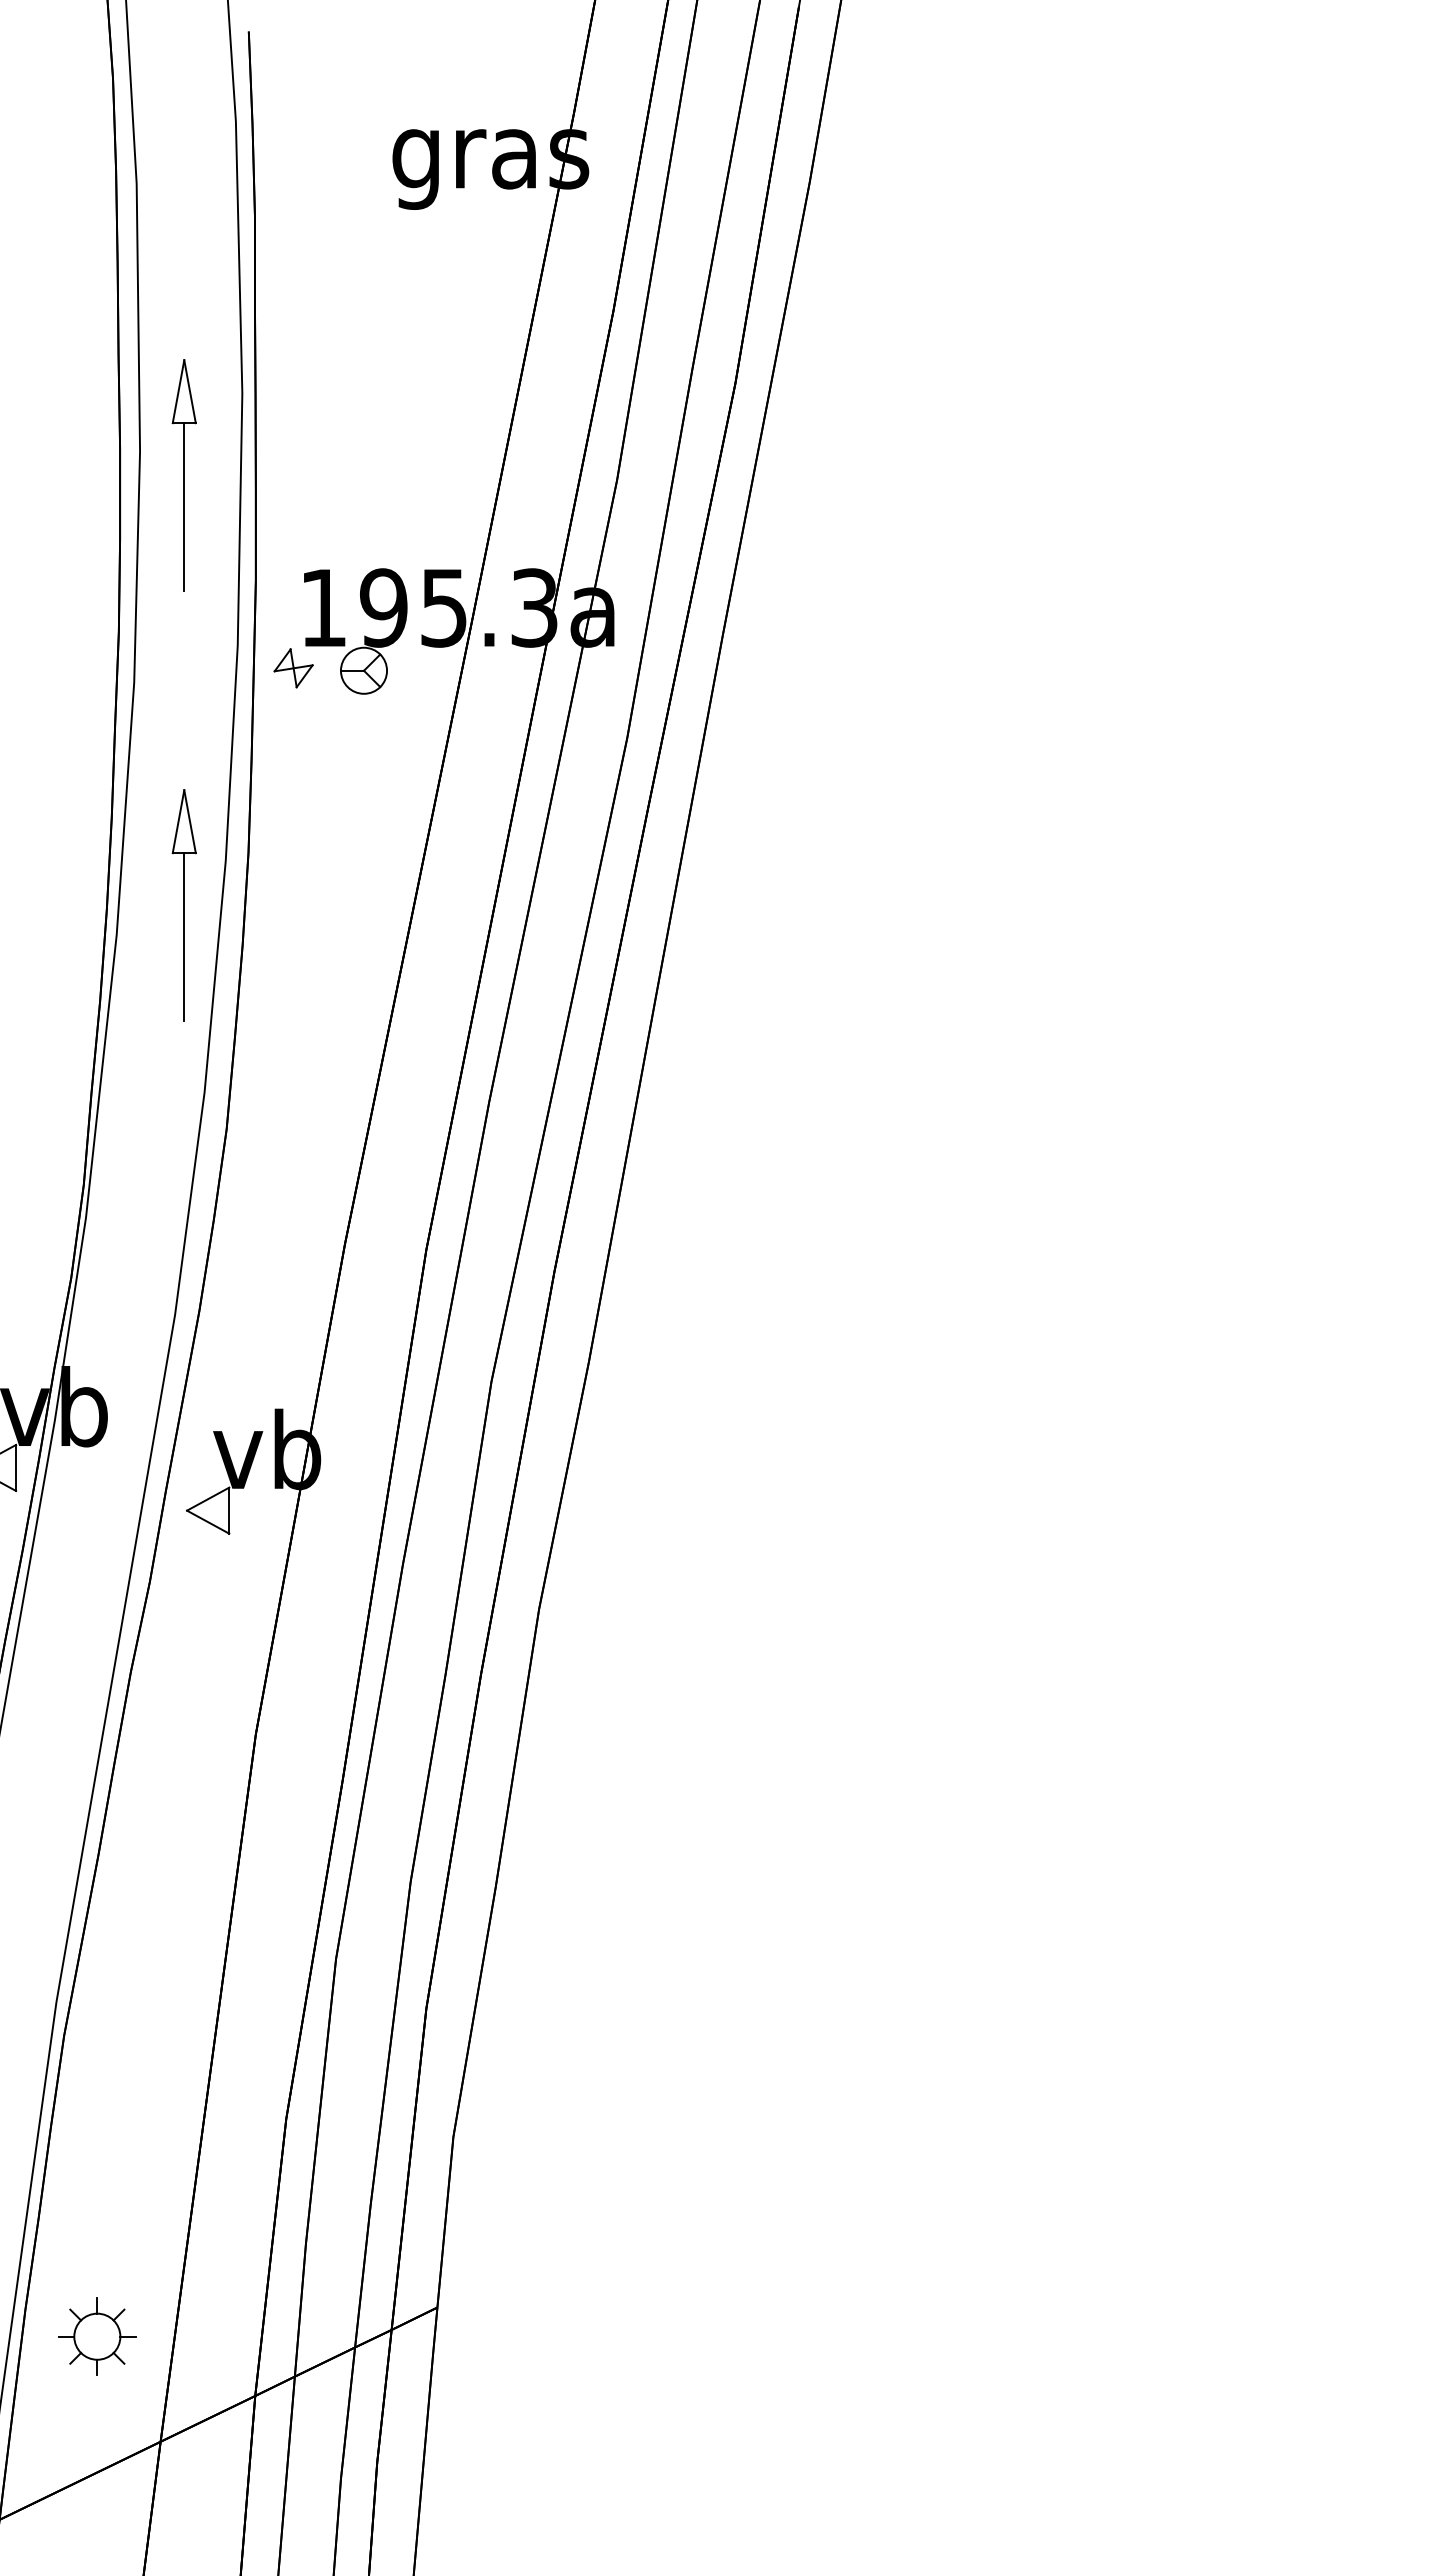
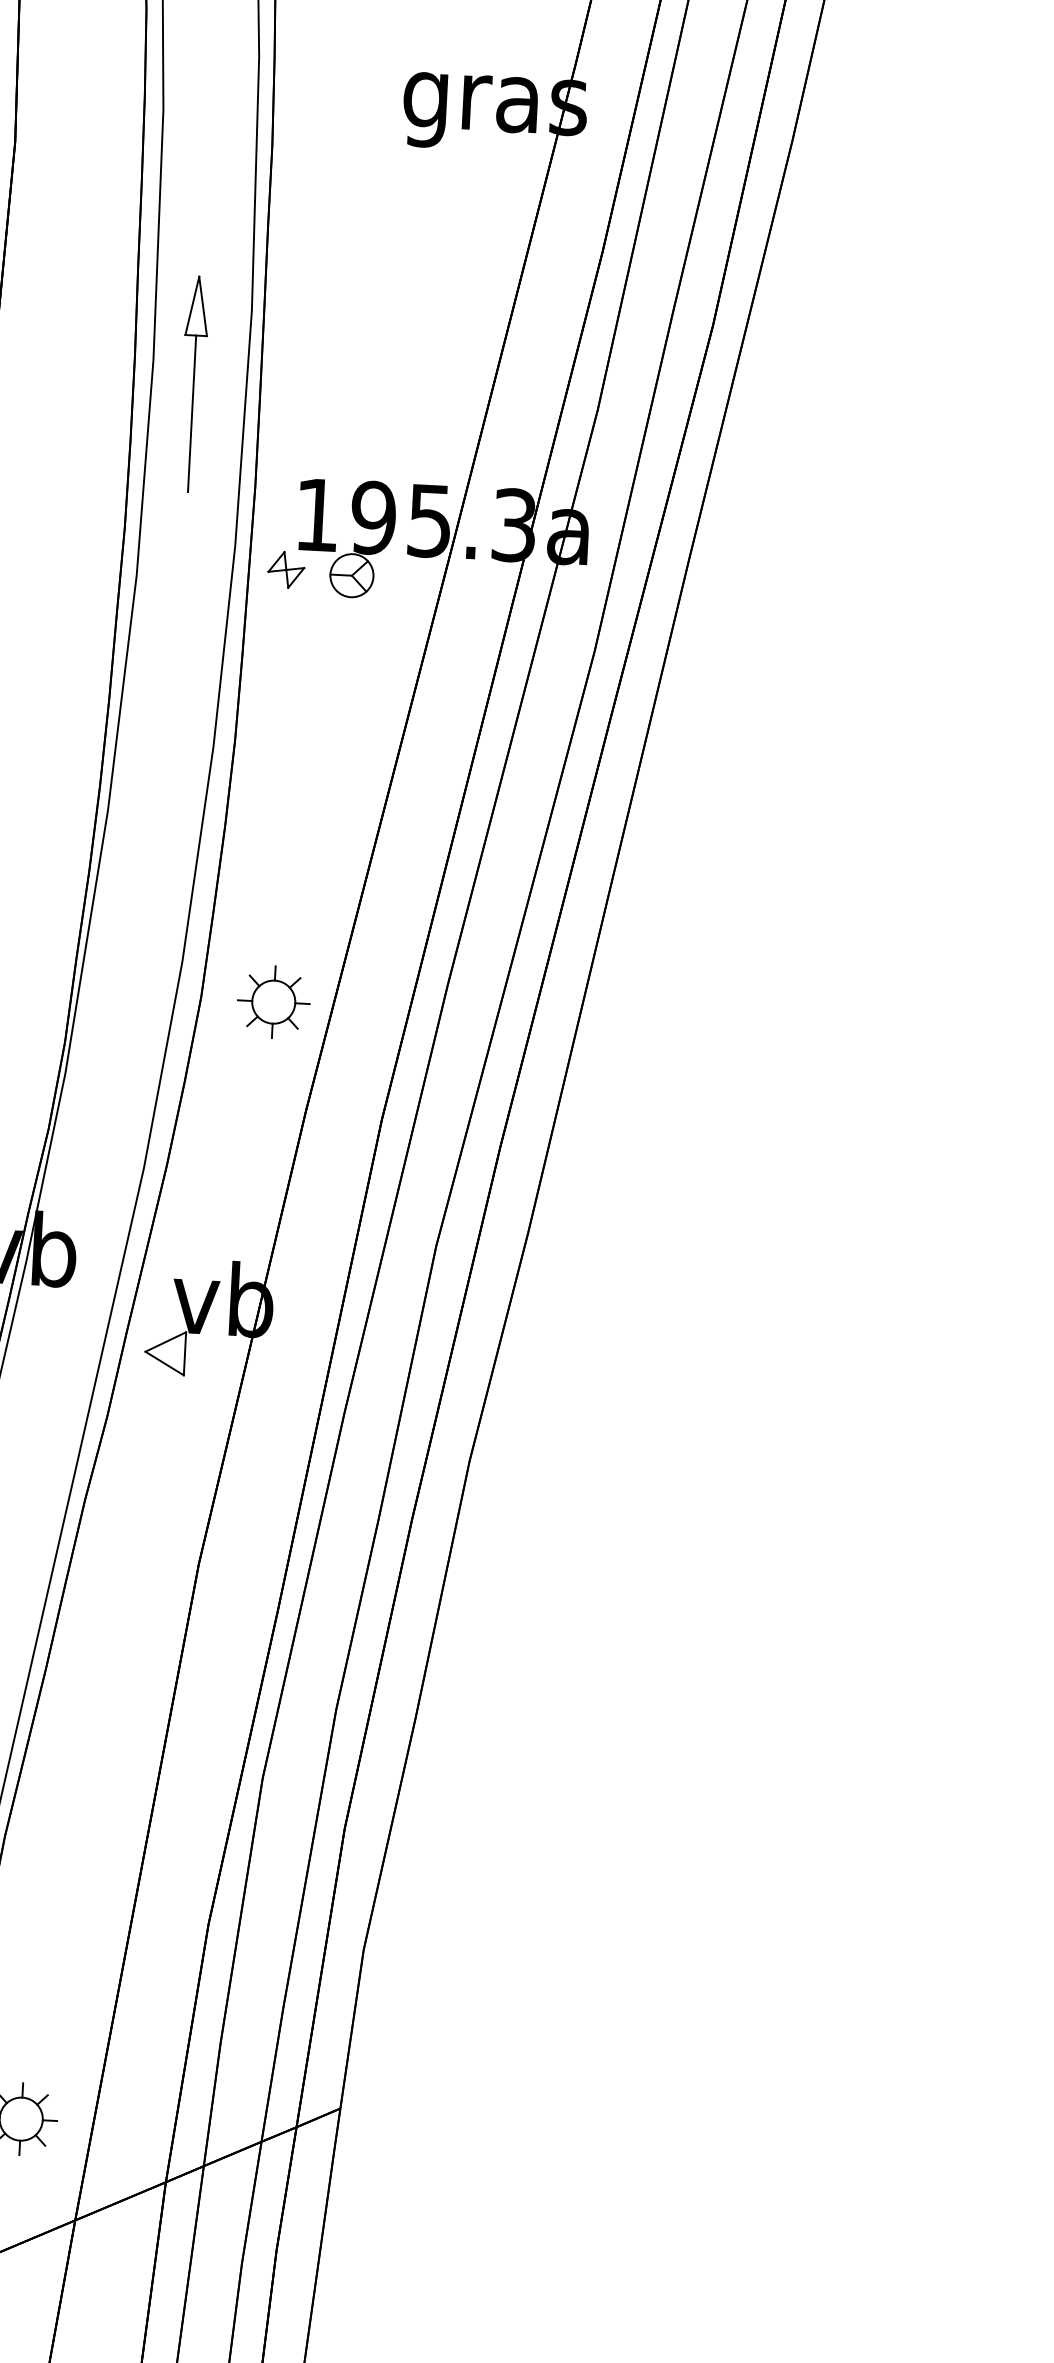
part: (183, 905) -> (171, 786), removed
part: (304, 1130) -> (273, 1002), added

